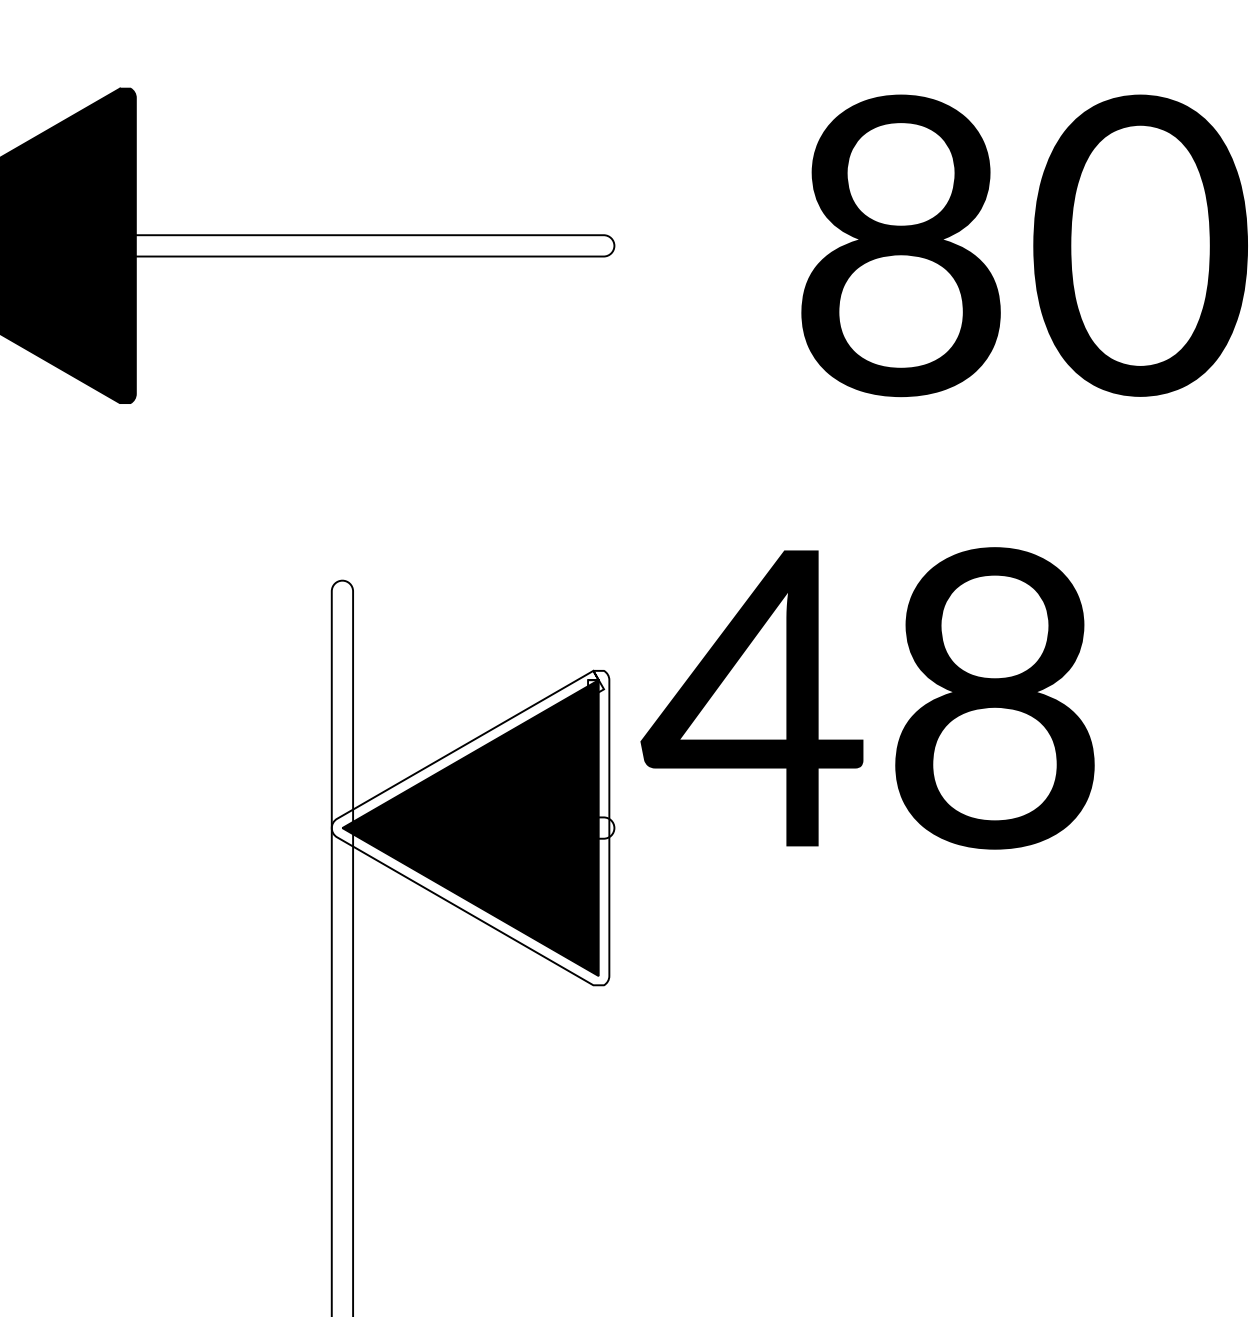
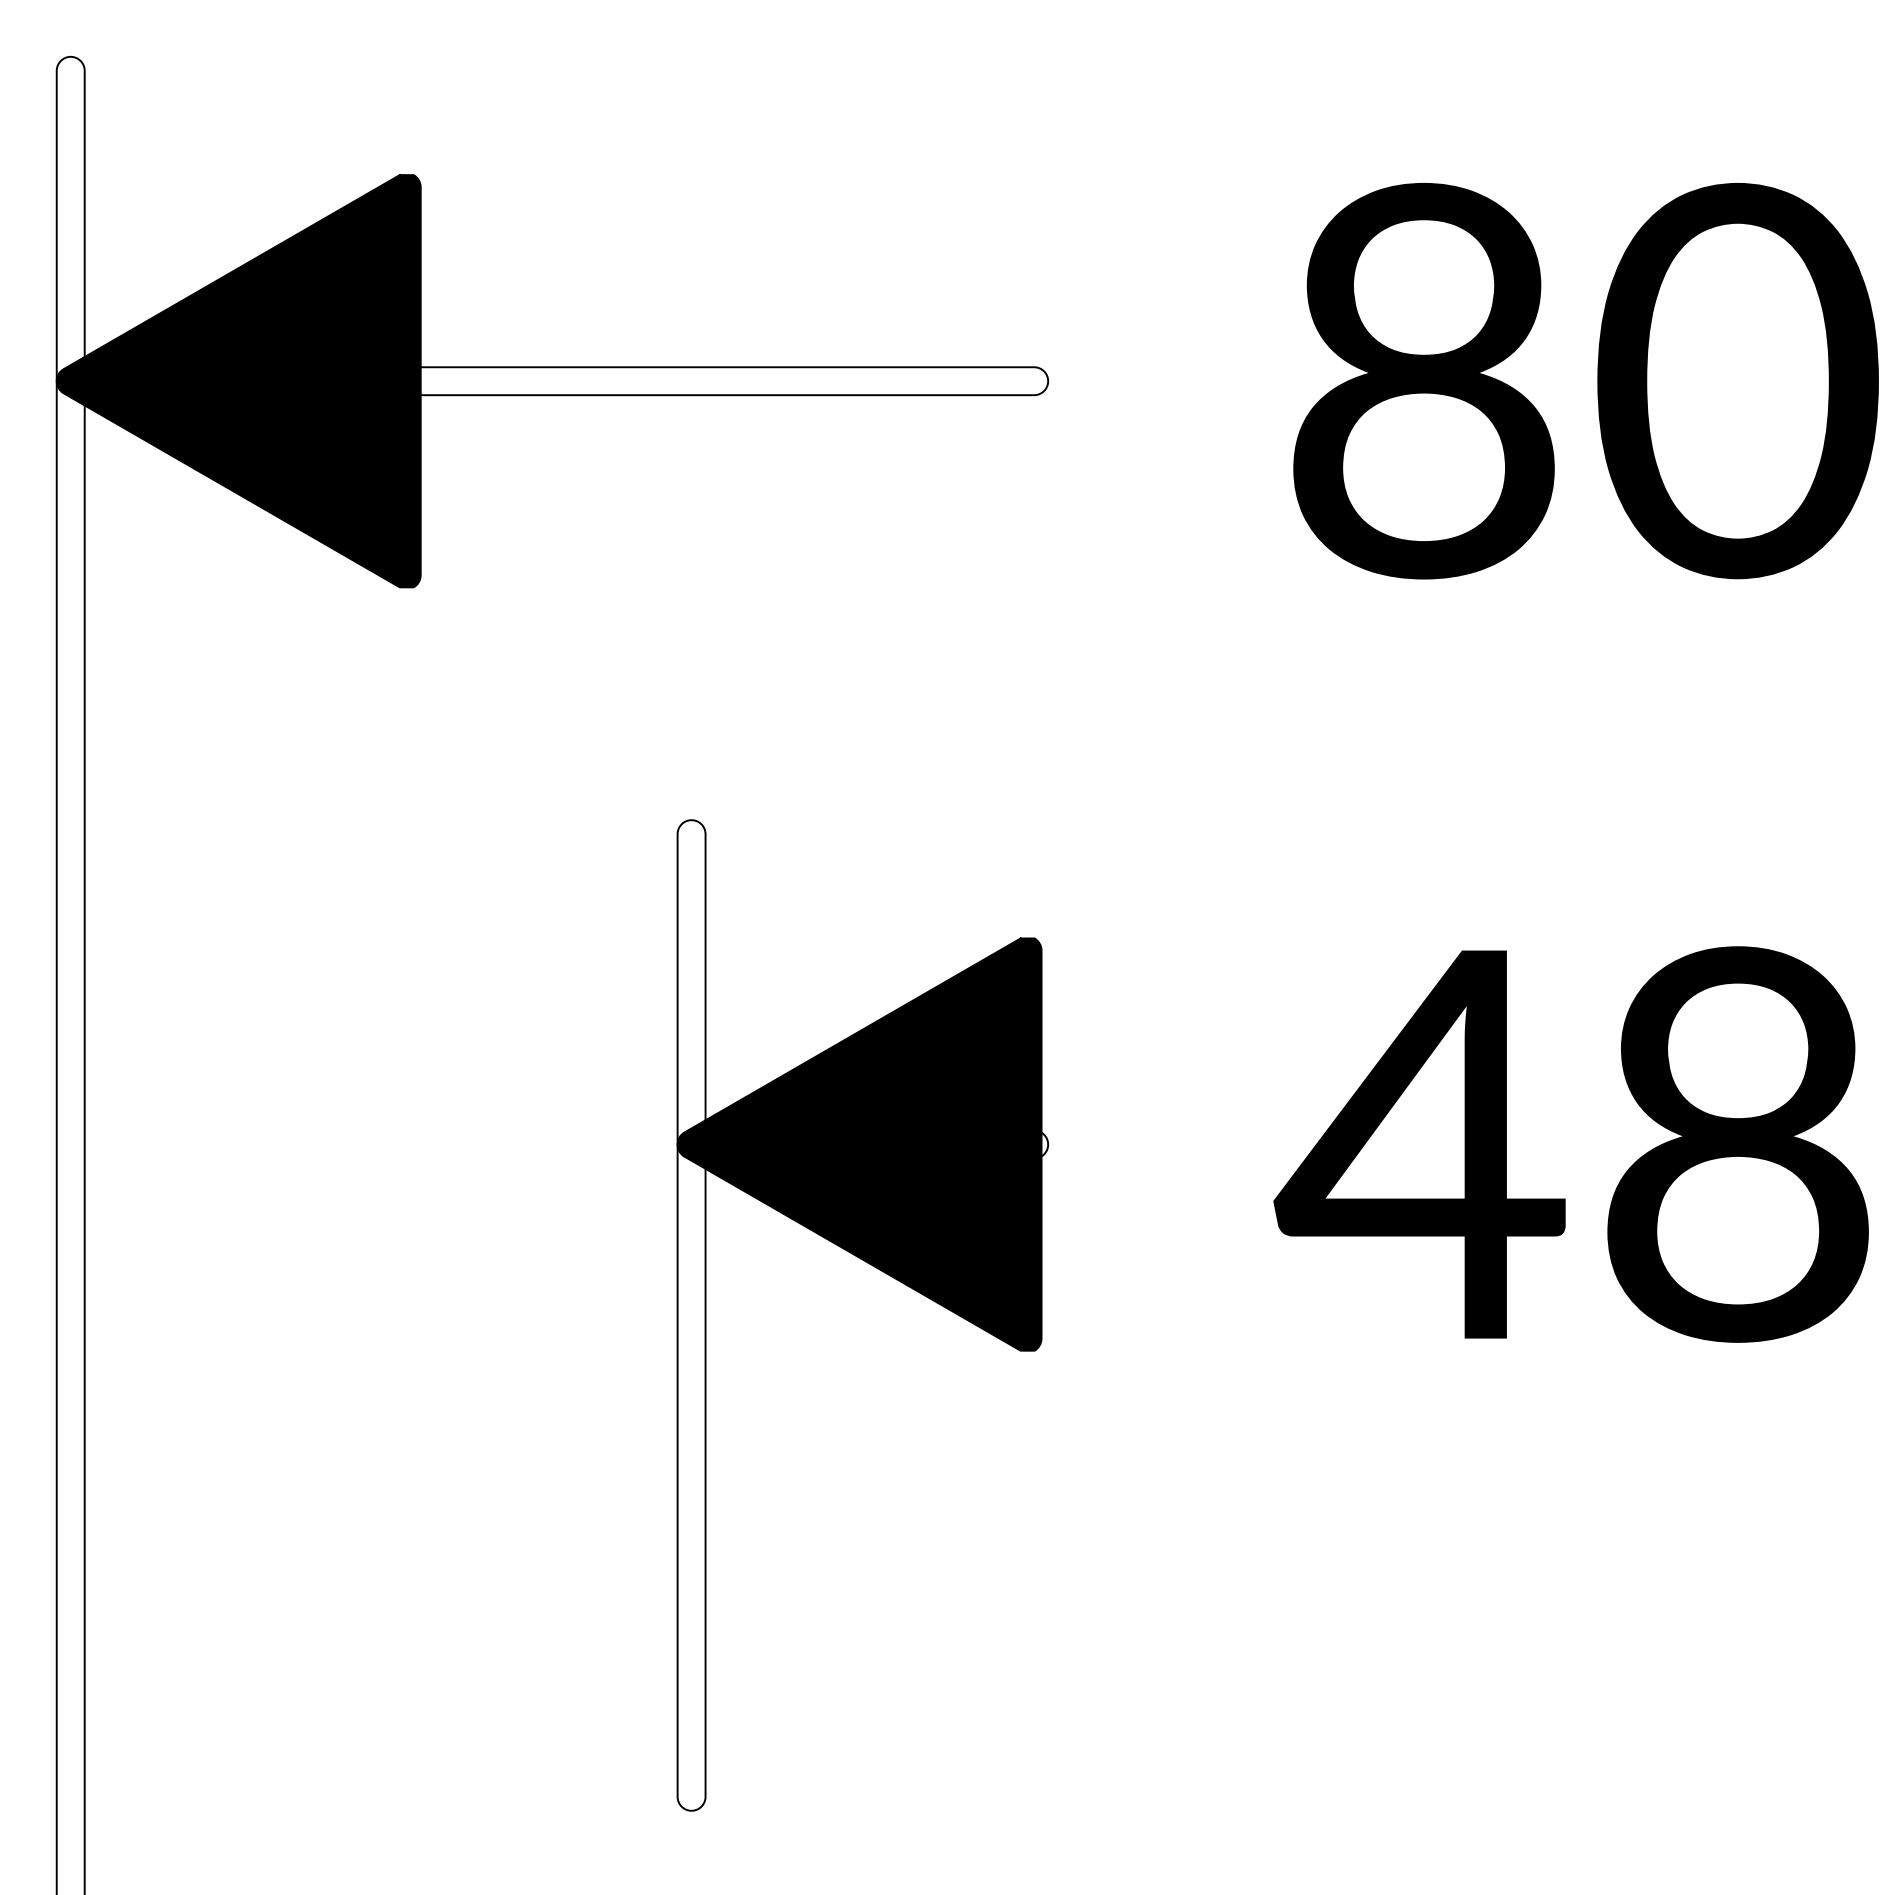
text: (867, 698) -> (1570, 1144), moved
fill: (470, 828) -> (859, 1144), added

